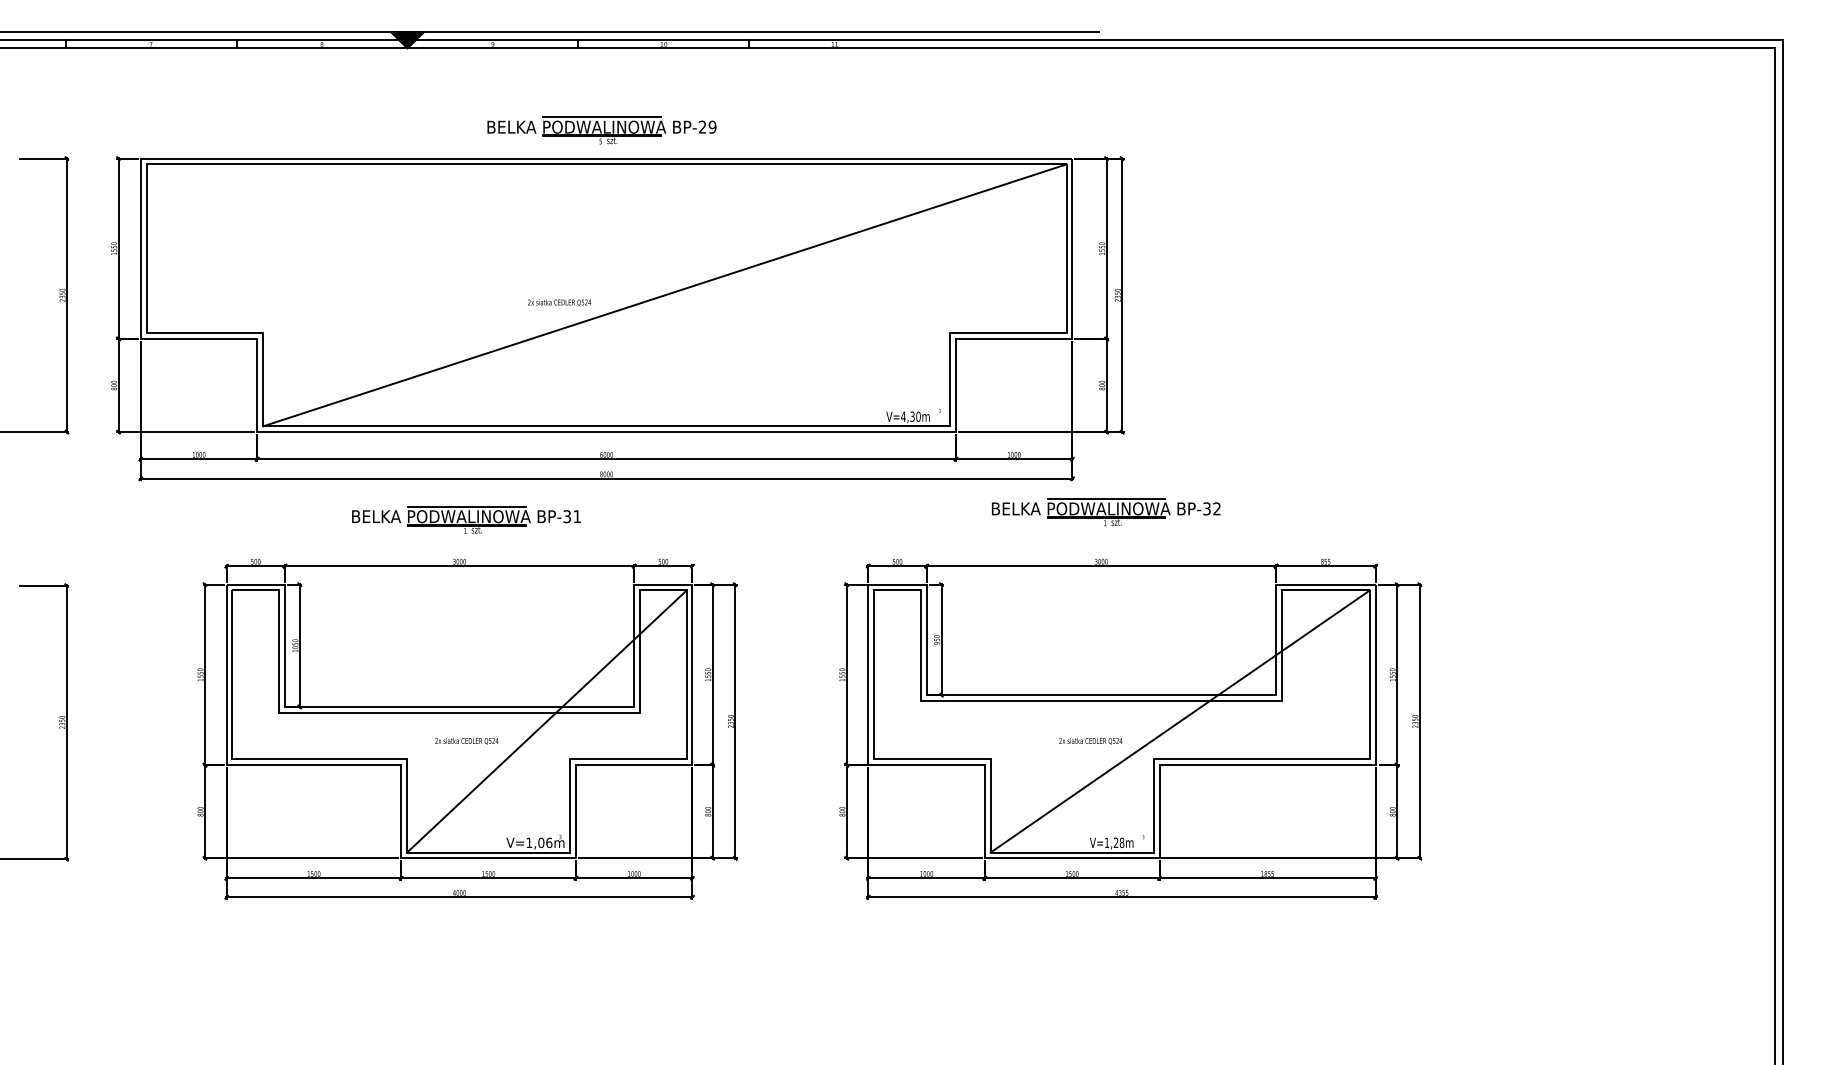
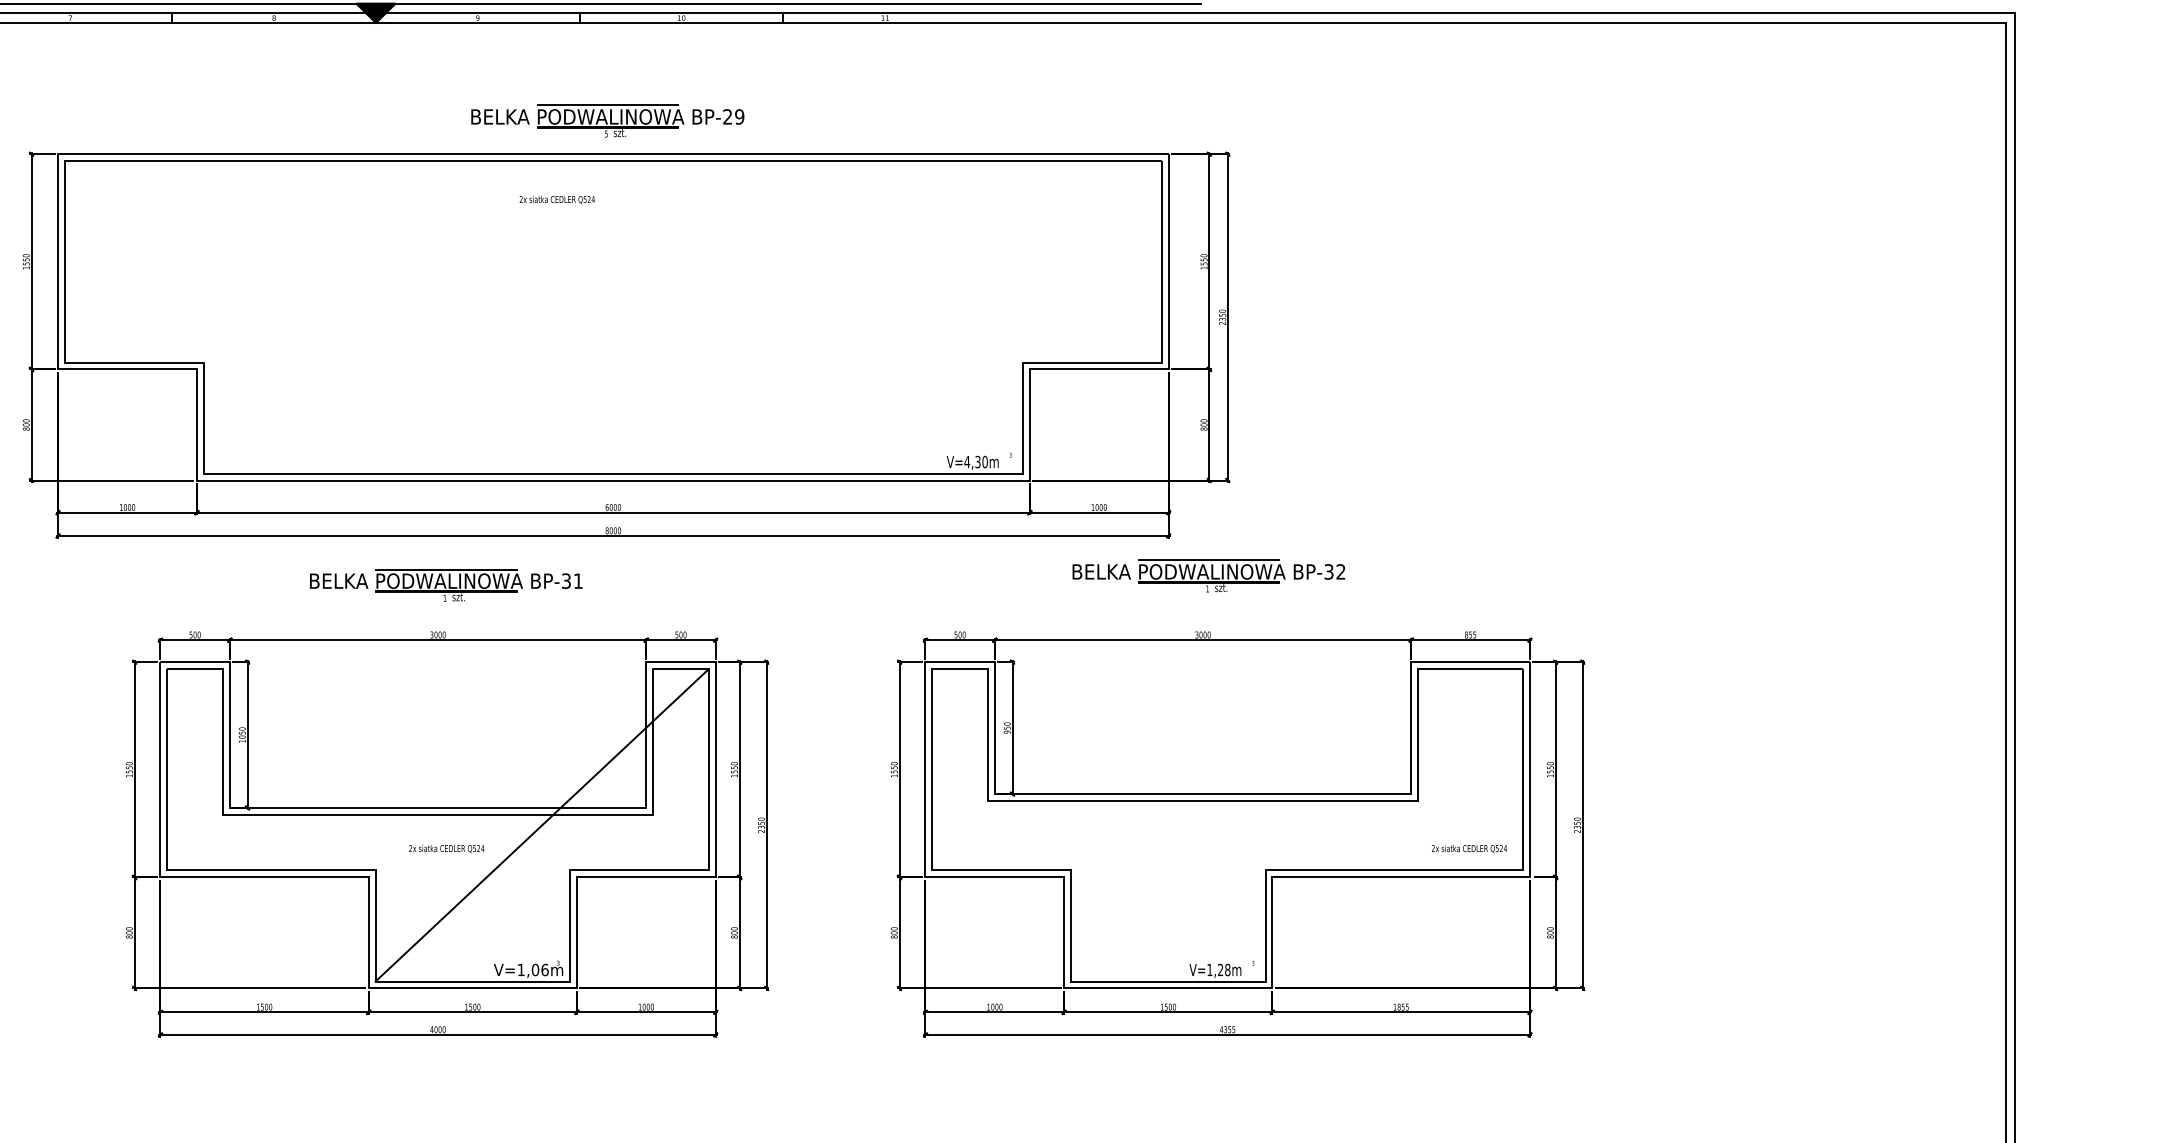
line: (664, 295) -> (682, 317), removed
text: (559, 302) -> (557, 199), moved
line: (1179, 721) -> (1296, 825), removed
text: (1090, 741) -> (1469, 849), moved

